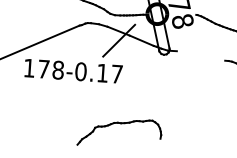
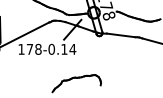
line: (200, 56) -> (120, 35), added
text: (116, 74) -> (72, 49), 178-0.17 -> 178-0.14

